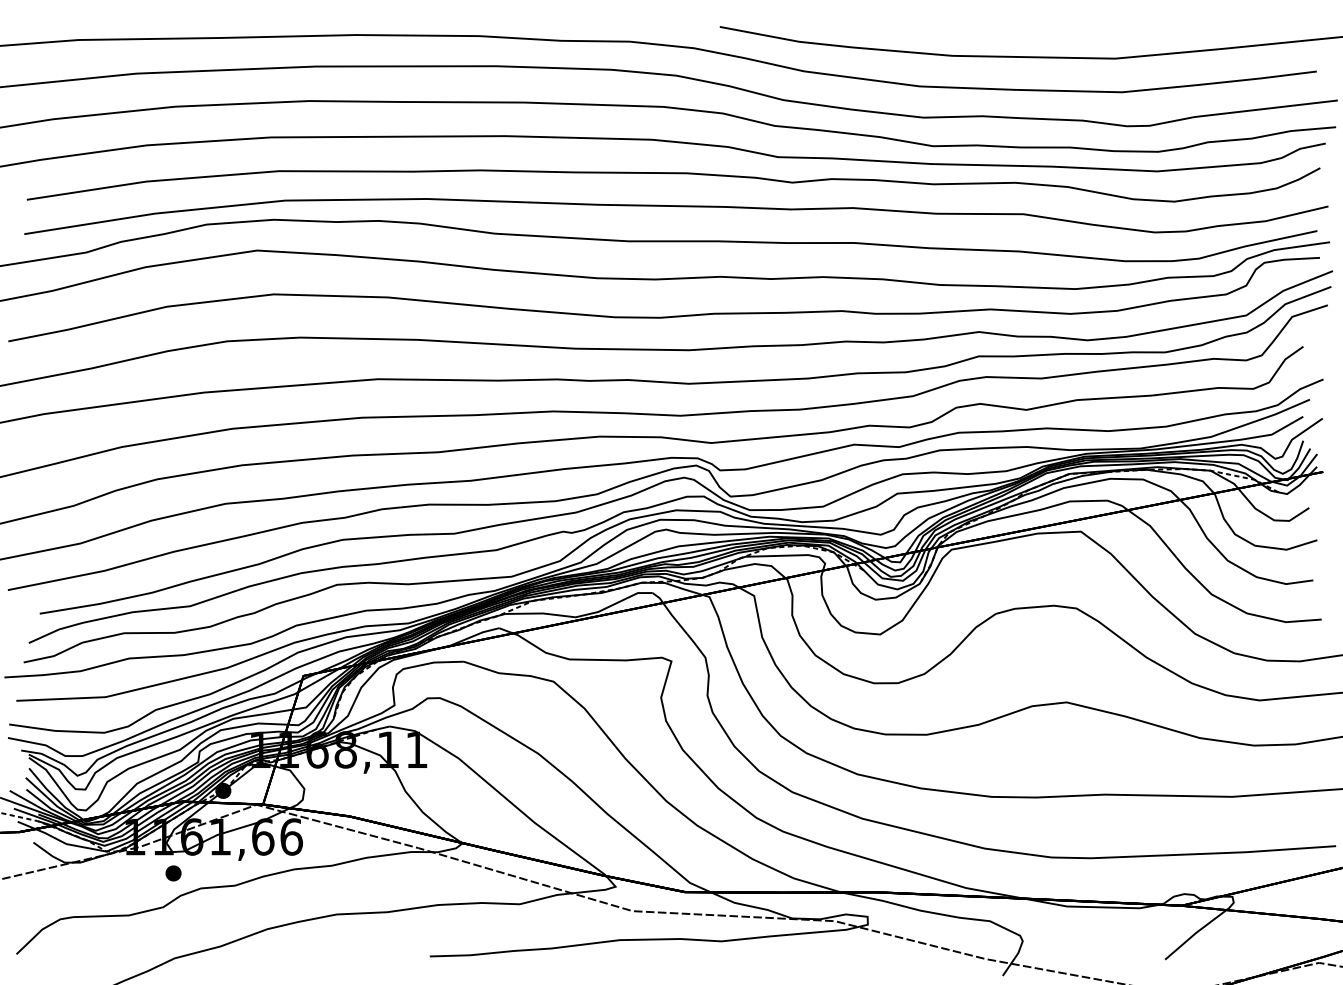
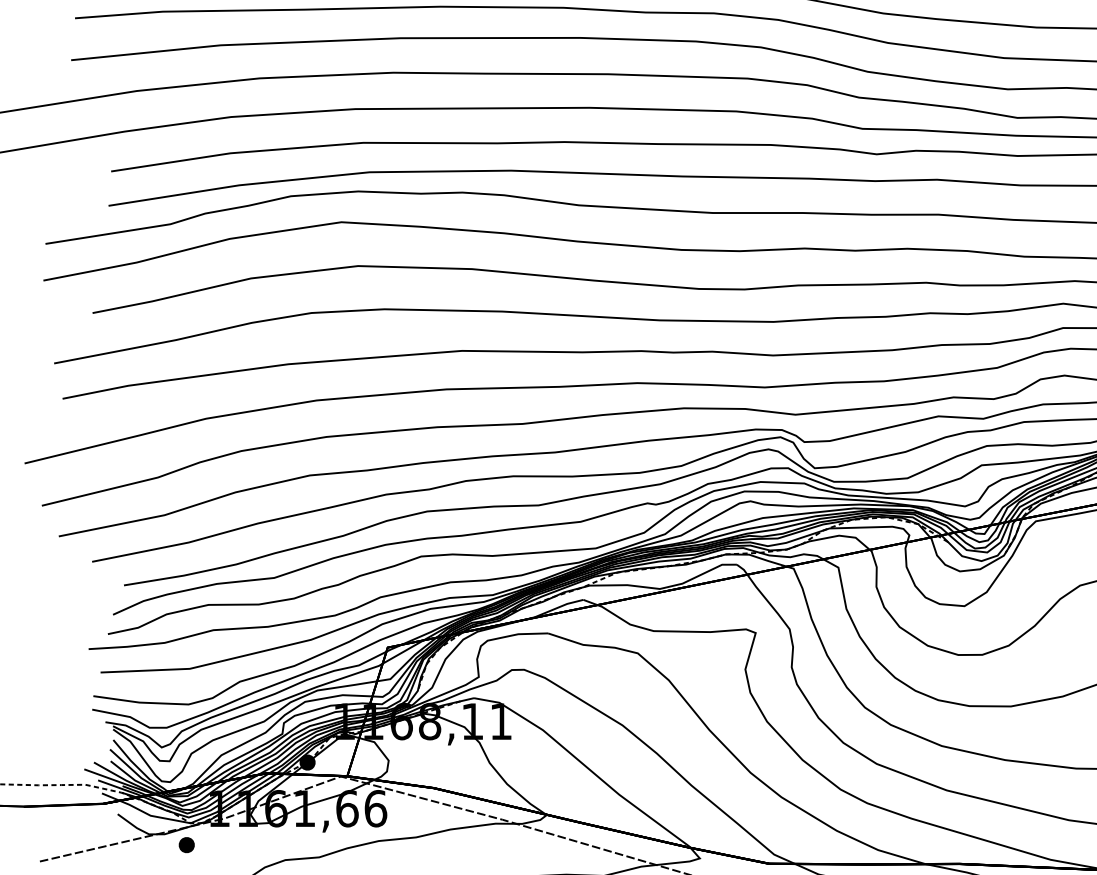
part: (173, 873) -> (186, 845), moved

